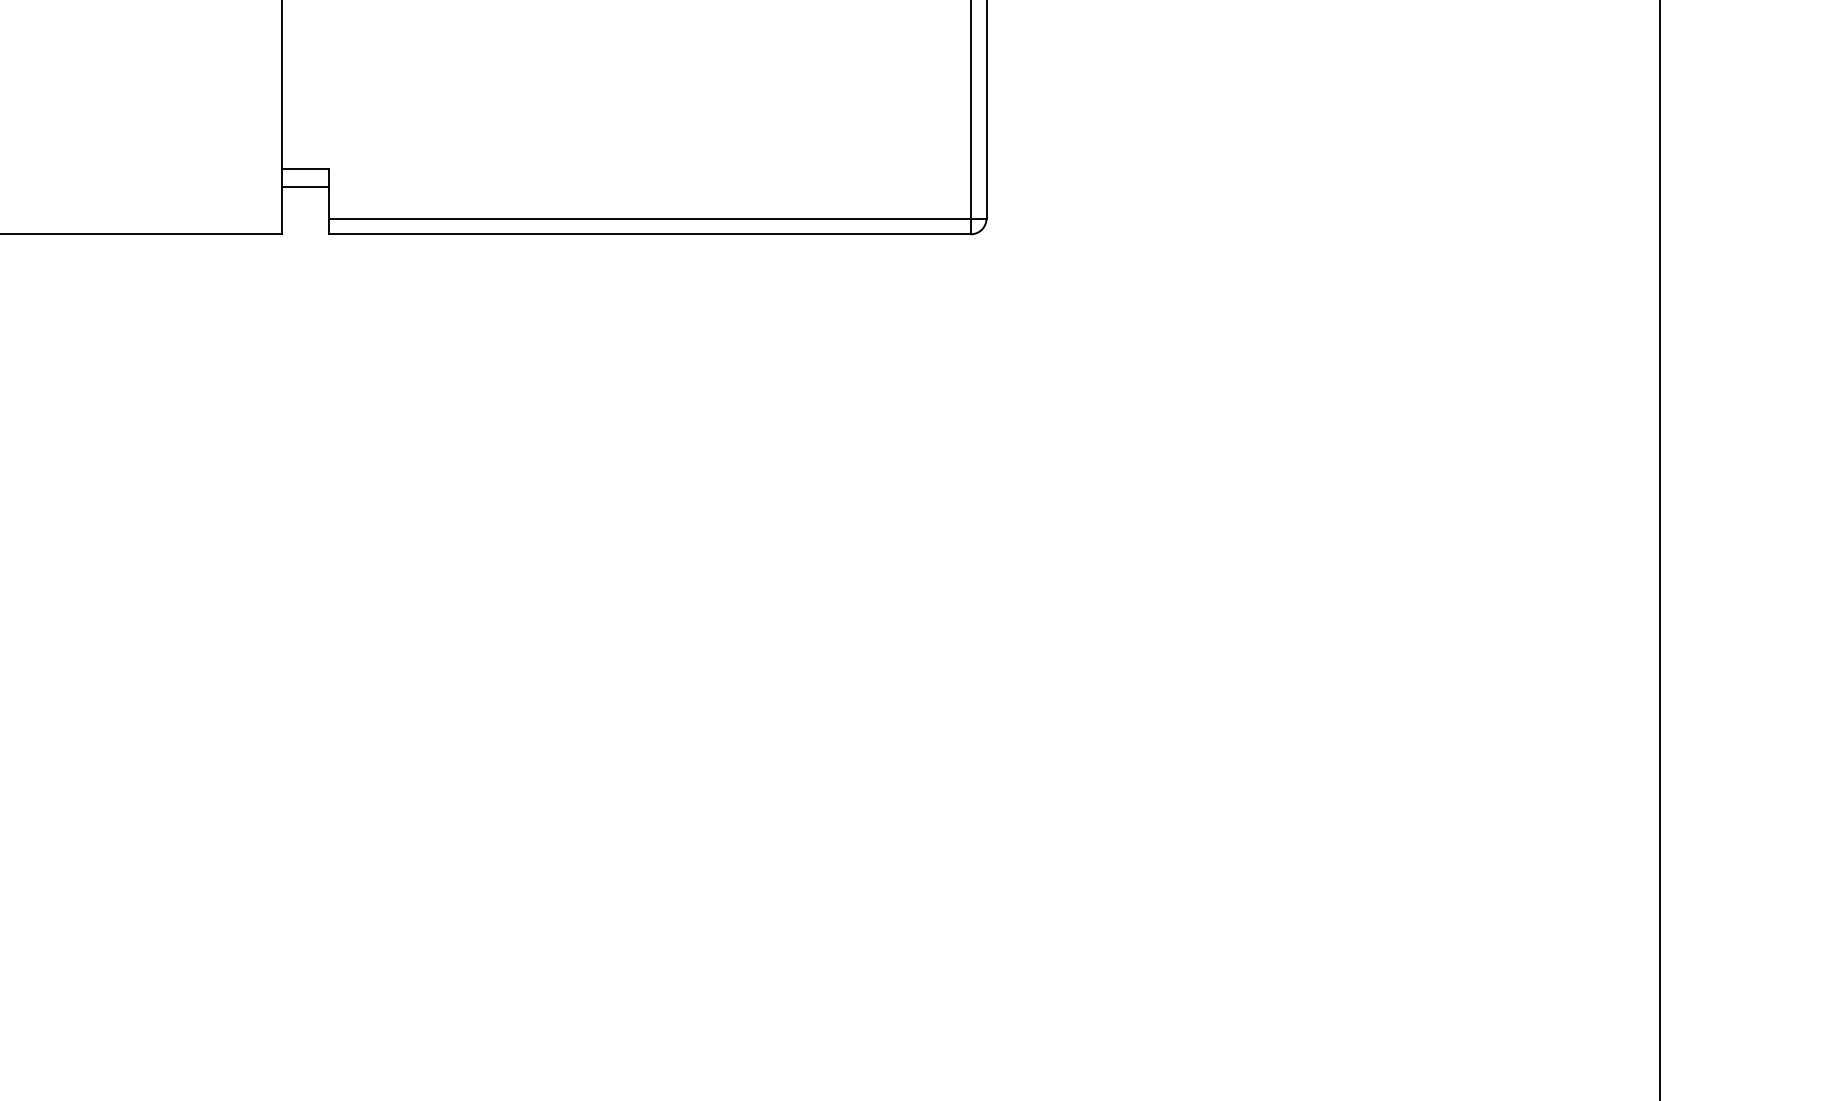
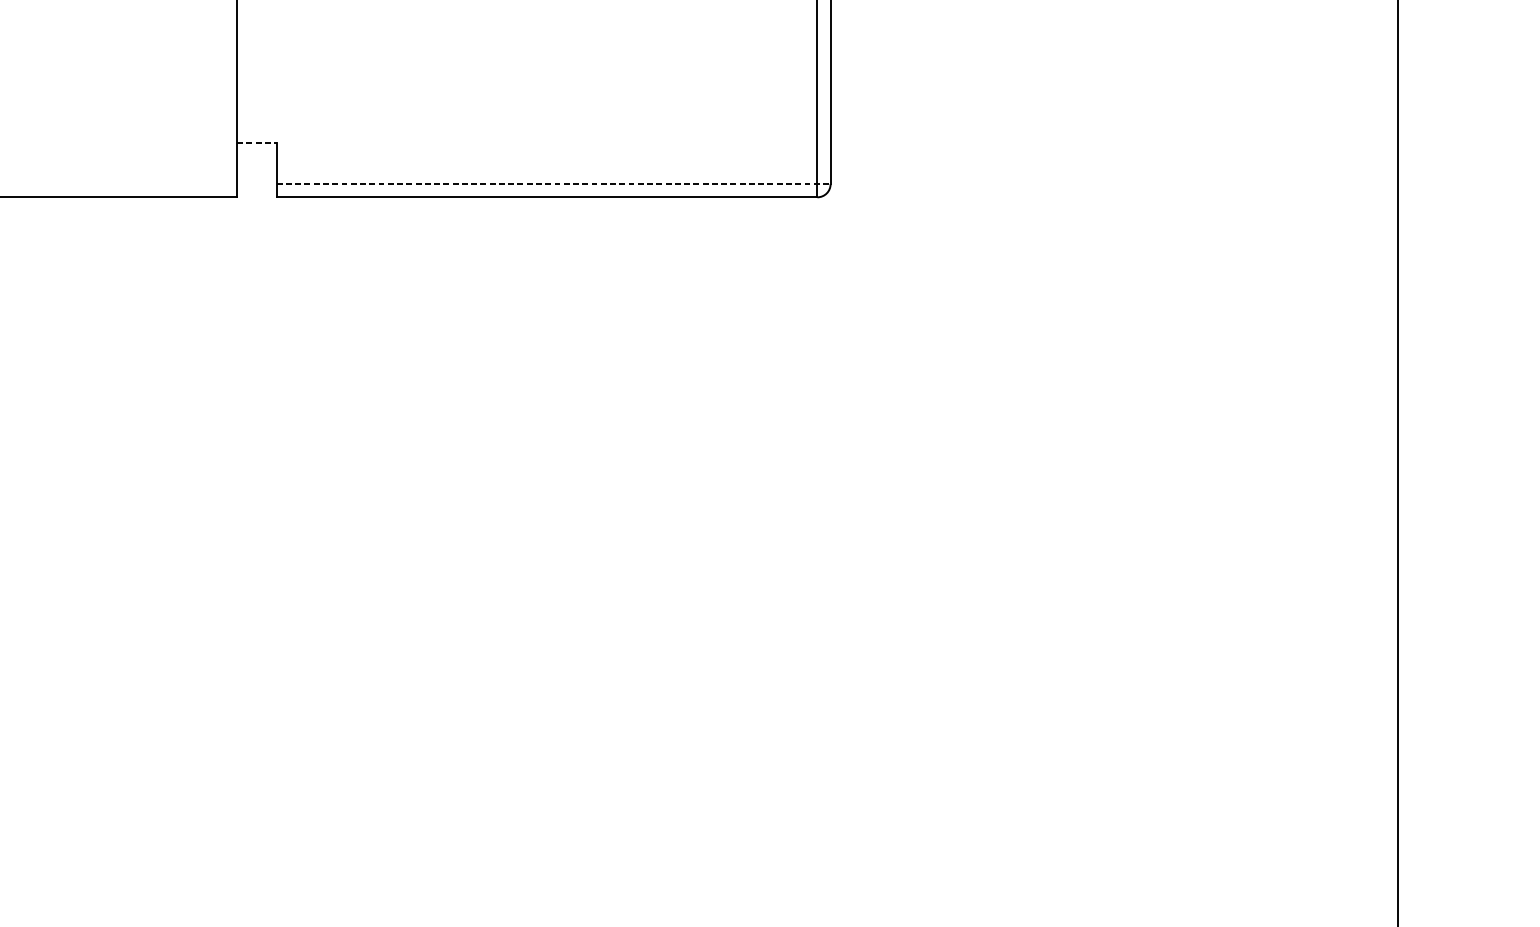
line: (305, 169) -> (257, 142), solid -> dashed
line: (304, 187) -> (256, 157), removed
line: (658, 218) -> (554, 184), solid -> dashed

